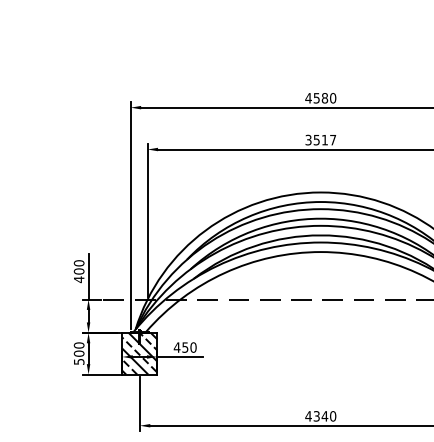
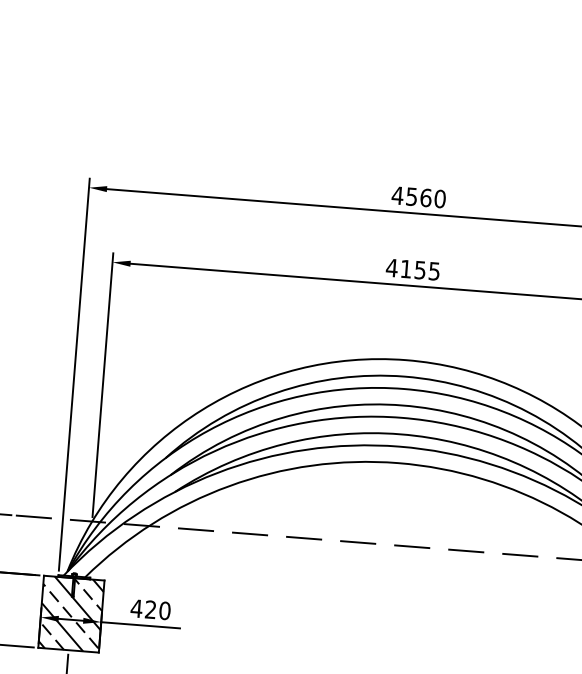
text: (324, 98) -> (425, 198), 4580 -> 4560
text: (320, 139) -> (412, 268), 3517 -> 4155
text: (185, 347) -> (151, 609), 450 -> 420

